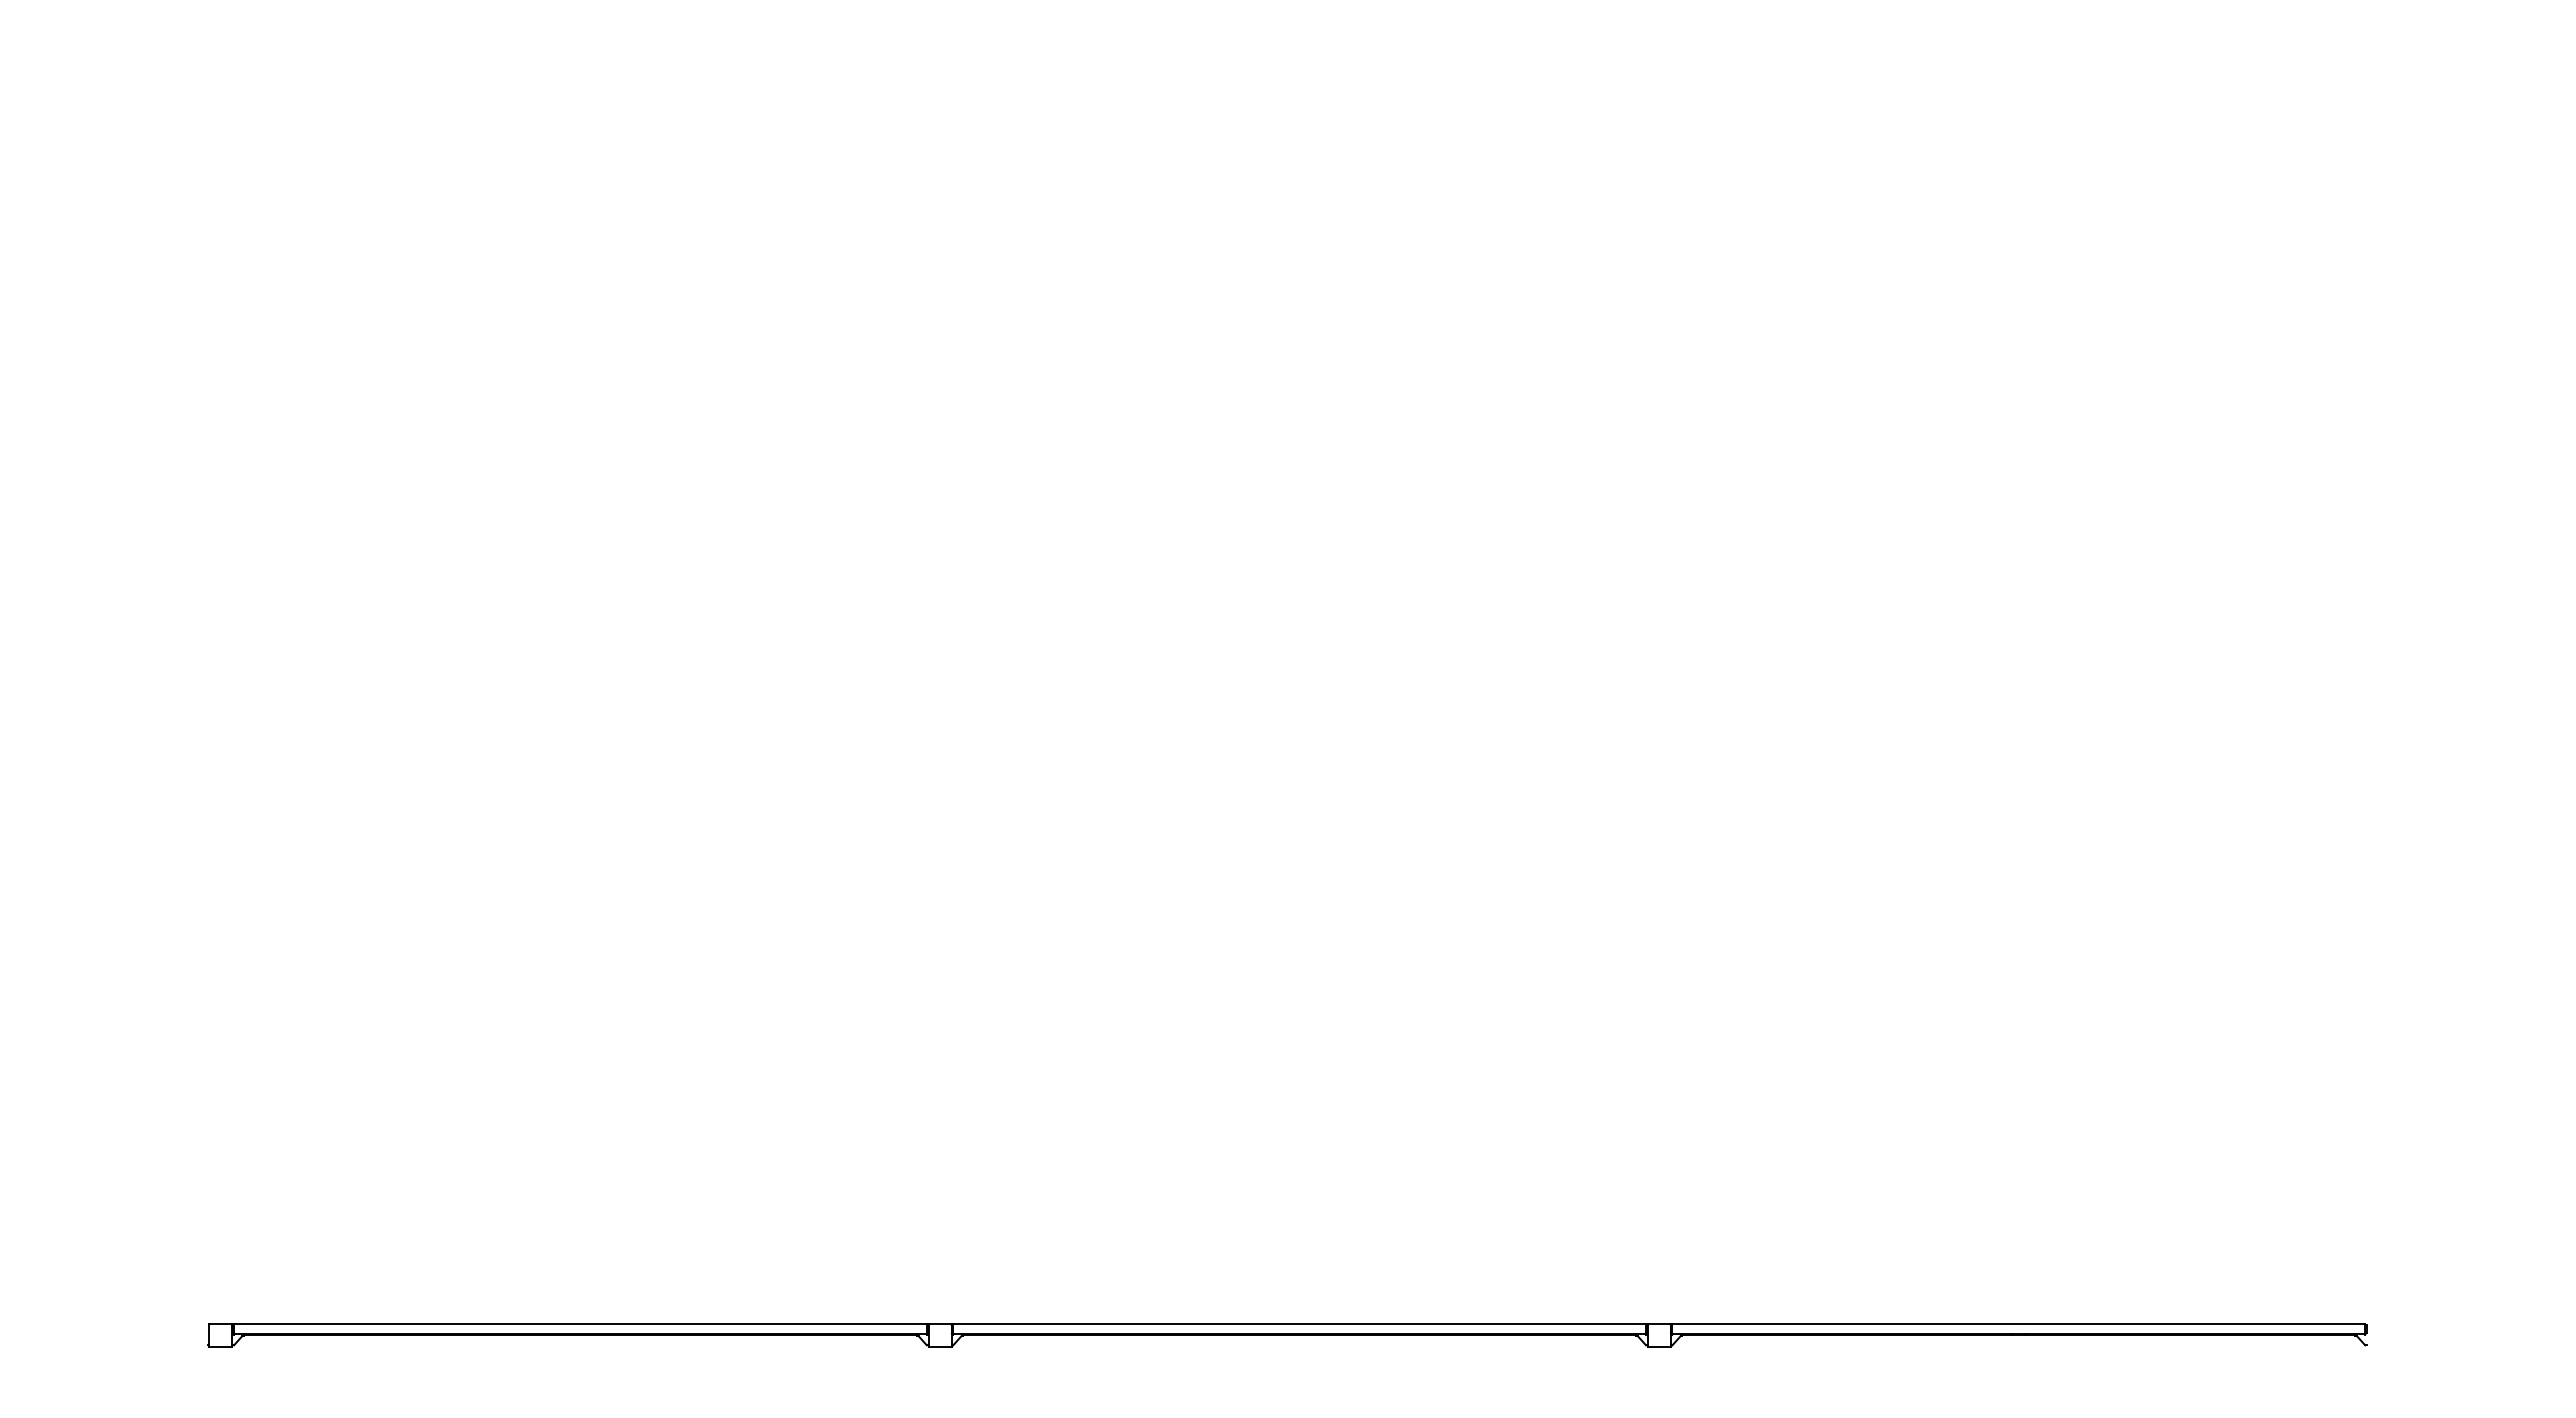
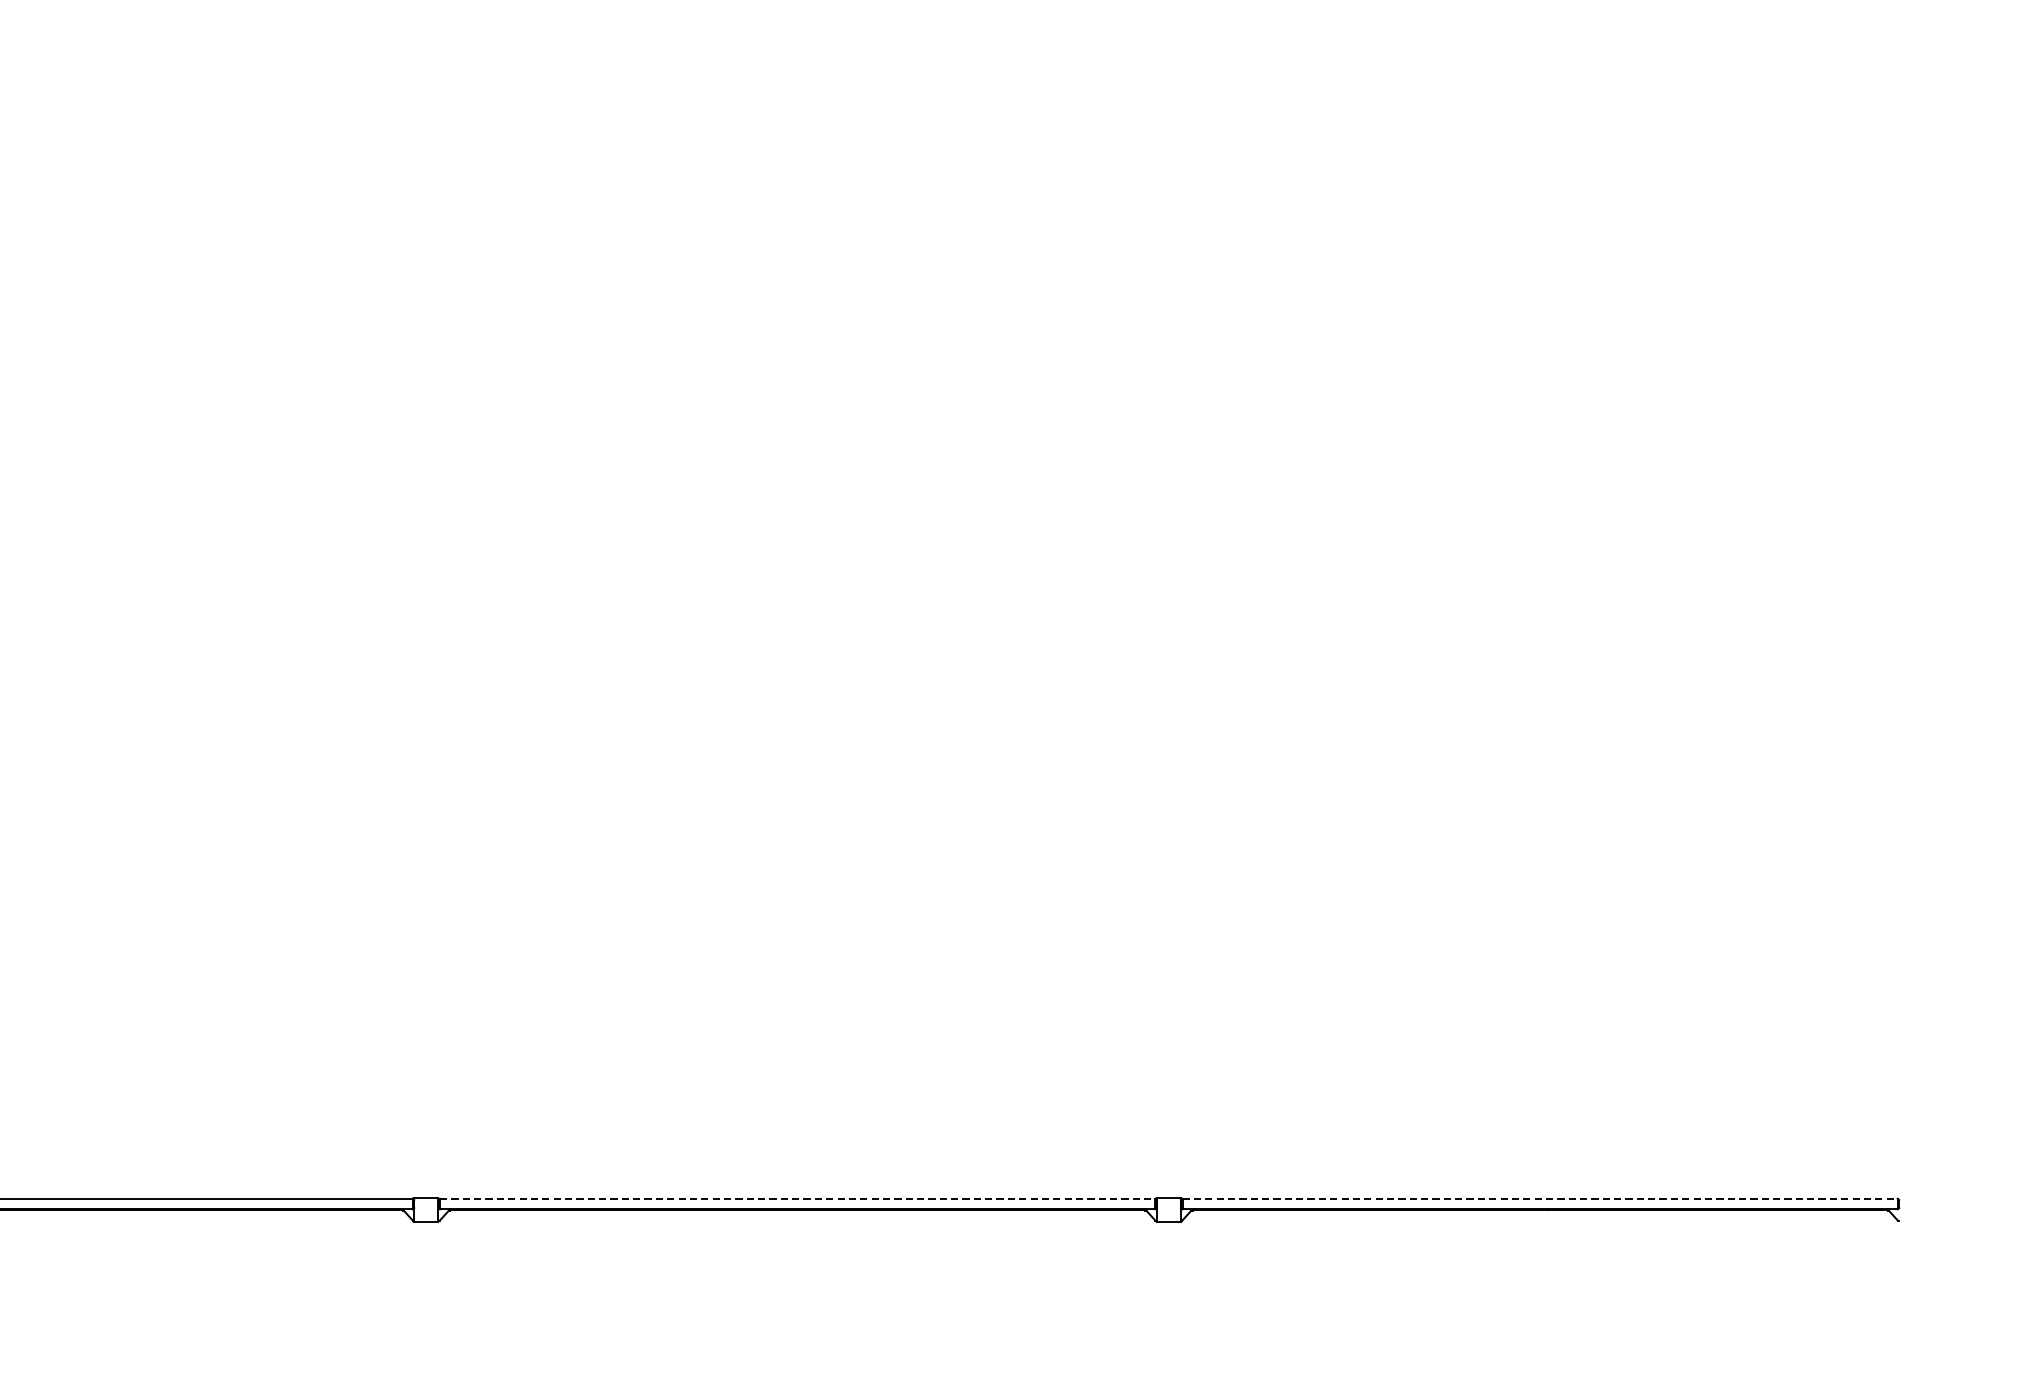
line: (1300, 1324) -> (798, 1198), solid -> dashed
line: (2019, 1324) -> (1540, 1198), solid -> dashed

